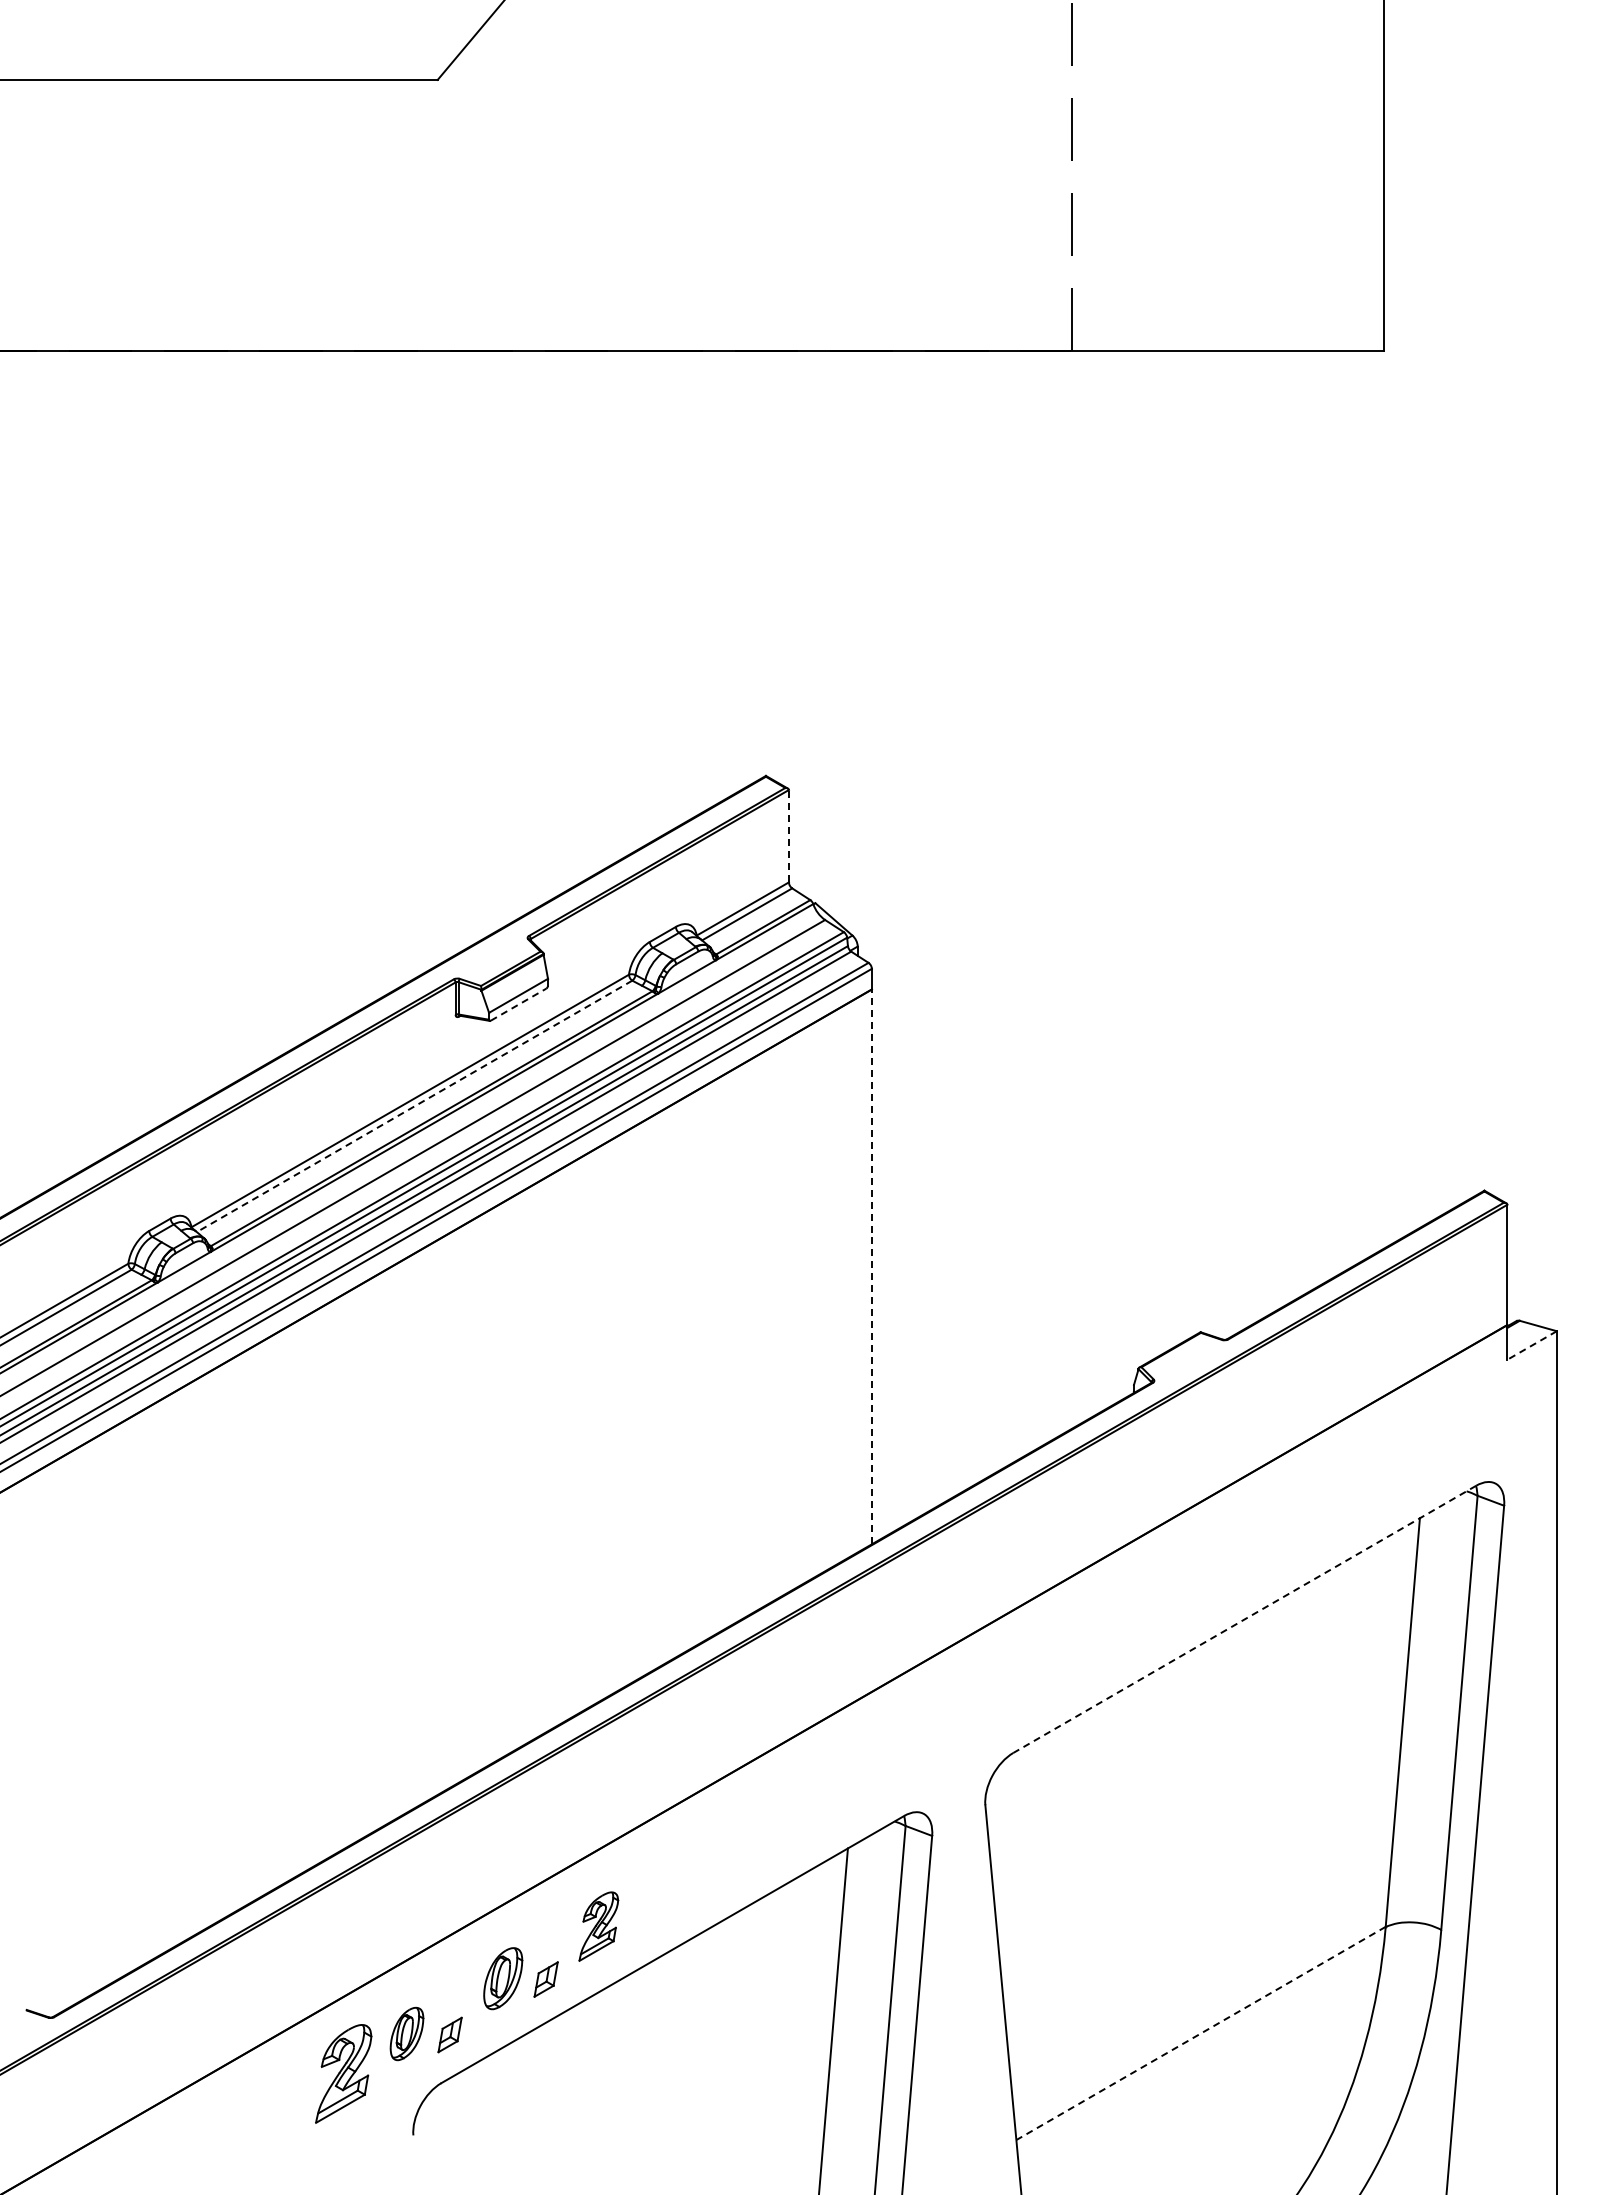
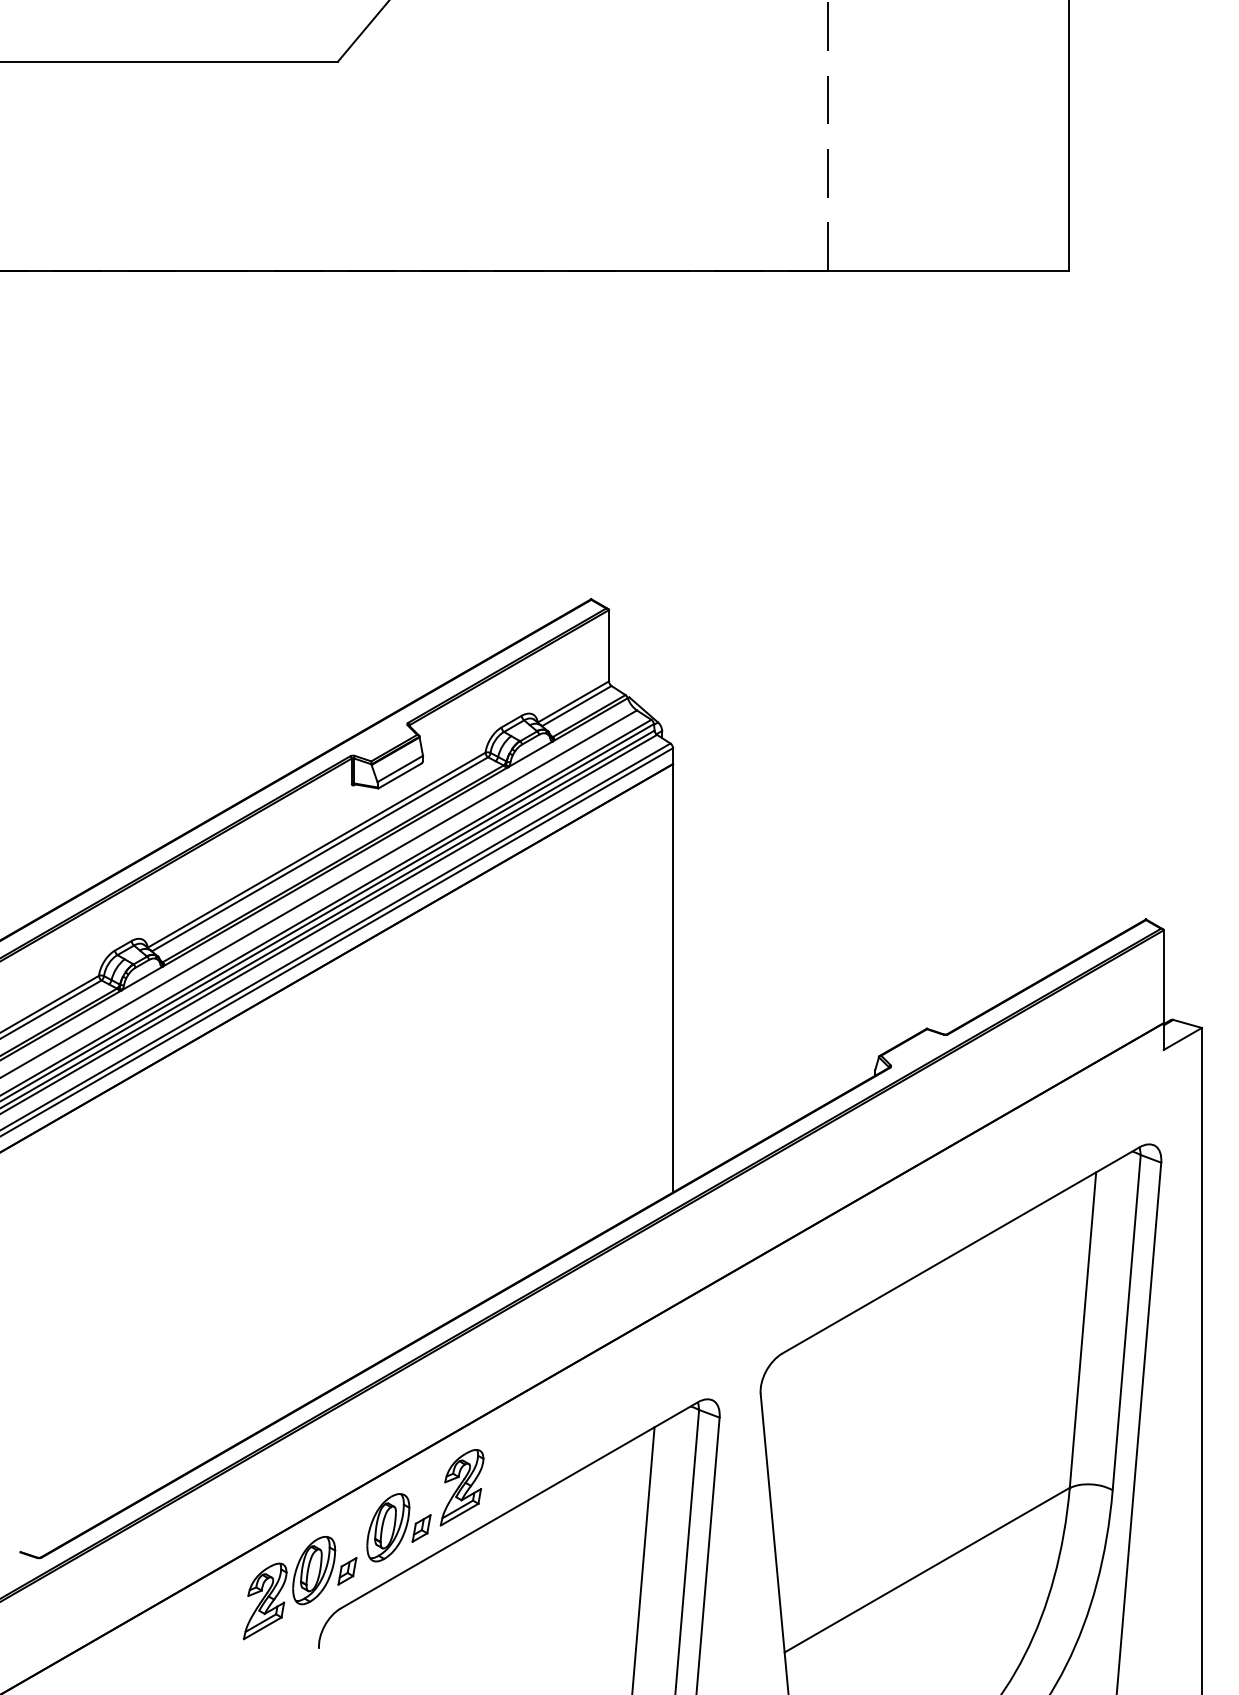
line: (788, 835) -> (608, 645), dashed -> solid
line: (518, 1004) -> (400, 775), dashed -> solid
line: (414, 1106) -> (319, 854), dashed -> solid
line: (871, 1266) -> (672, 977), dashed -> solid
line: (1532, 1345) -> (1183, 1038), dashed -> solid
line: (1244, 1619) -> (960, 1250), dashed -> solid
part: (598, 1926) -> (461, 1487), size x1.43
part: (503, 1978) -> (388, 1527), size x1.43
part: (406, 2033) -> (313, 1570), size x1.67
line: (1200, 2033) -> (926, 1570), dashed -> solid

